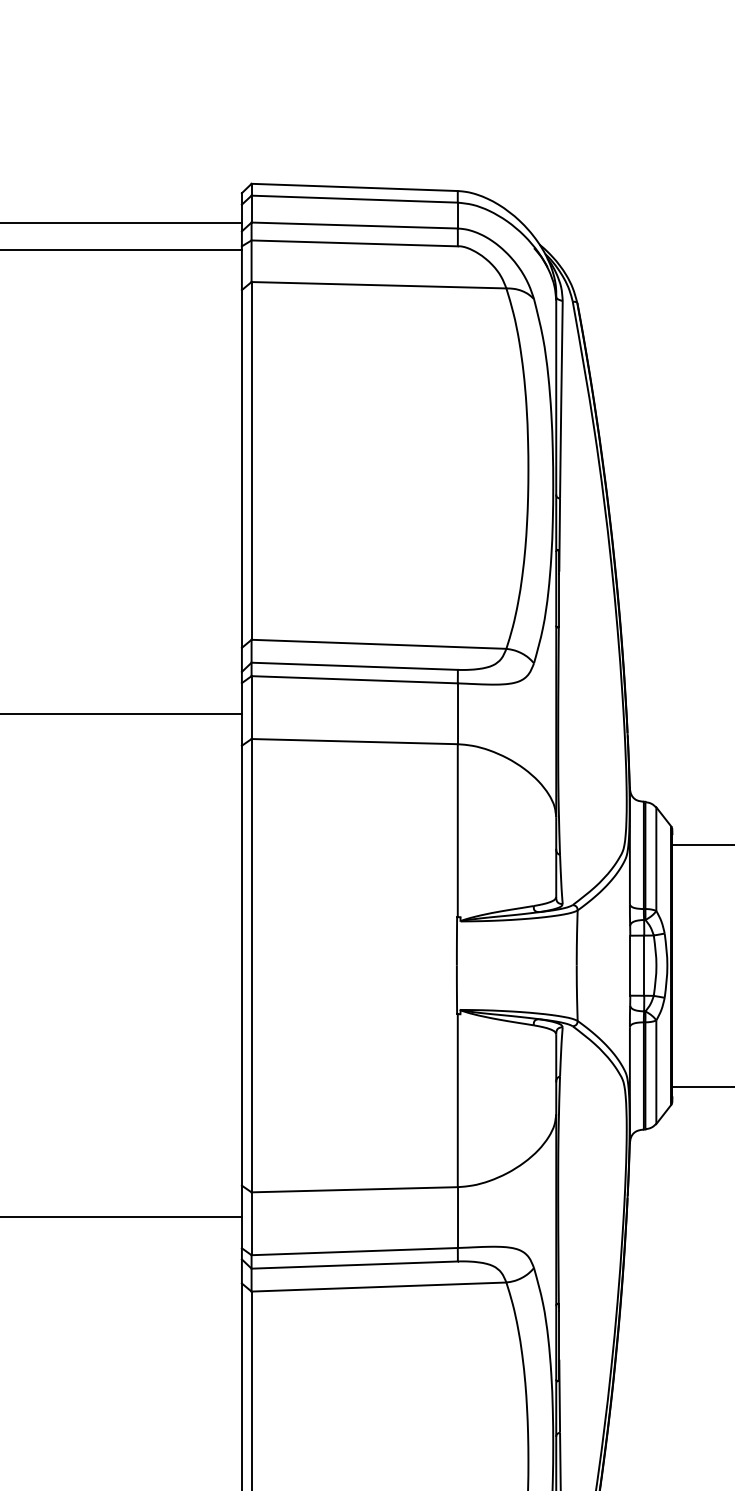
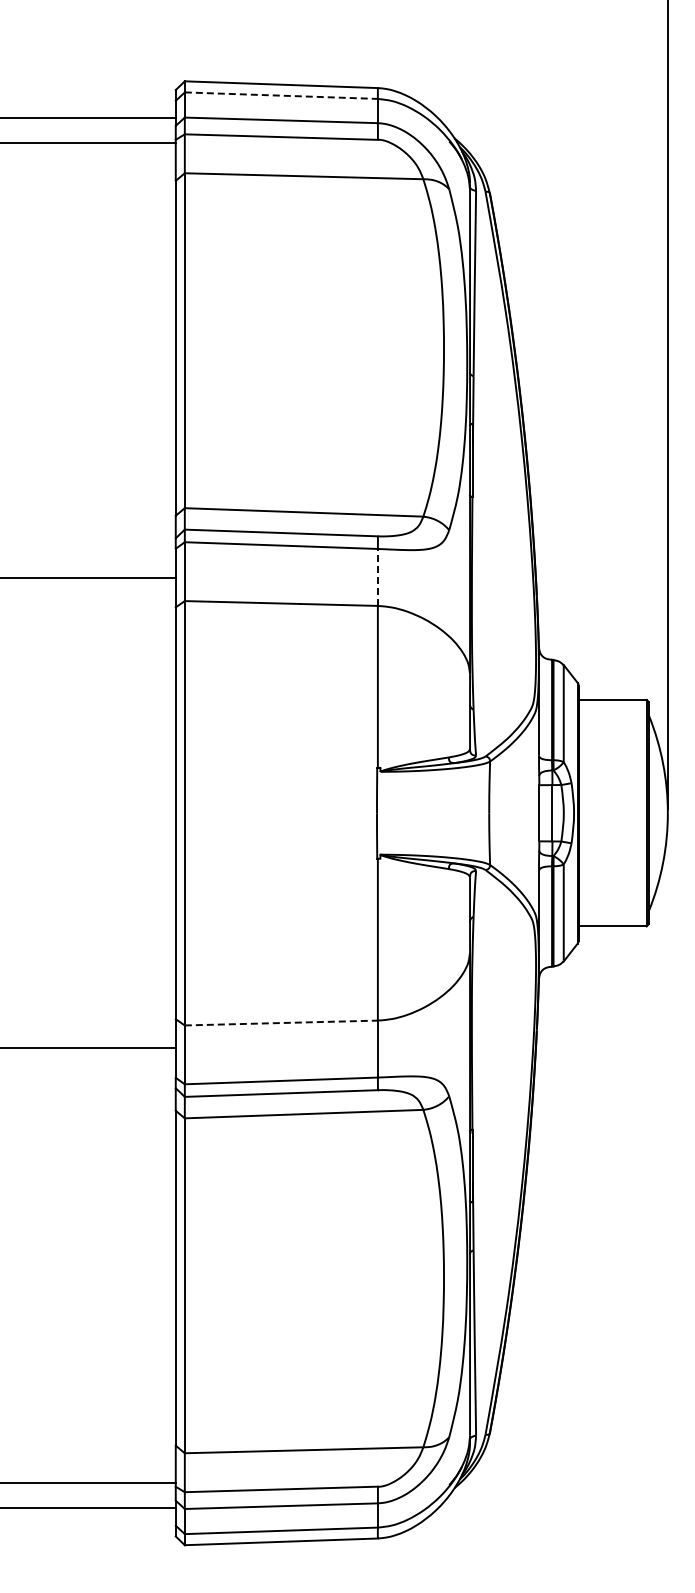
line: (354, 198) -> (281, 95), solid -> dashed
line: (457, 712) -> (377, 576), solid -> dashed
line: (354, 1190) -> (281, 1023), solid -> dashed

